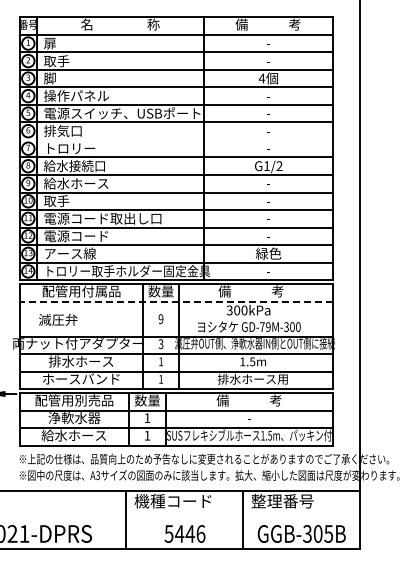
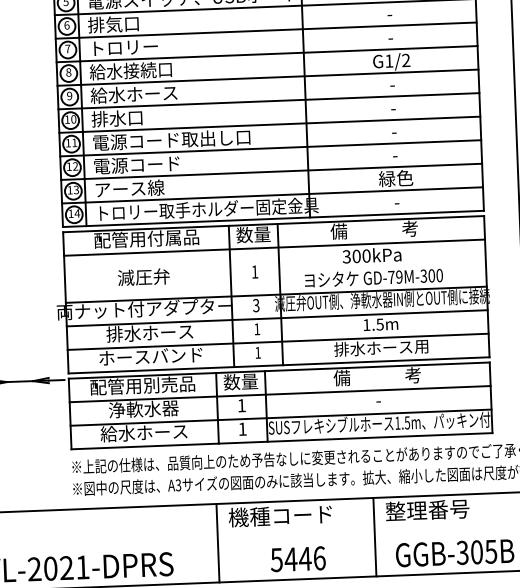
line: (176, 139) -> (266, 30), added
text: (62, 201) -> (116, 119), 取手 -> 排水口
line: (176, 301) -> (274, 247), dashed -> solid
text: (58, 319) -> (144, 276), moved
text: (160, 319) -> (254, 272), 9 -> 1

